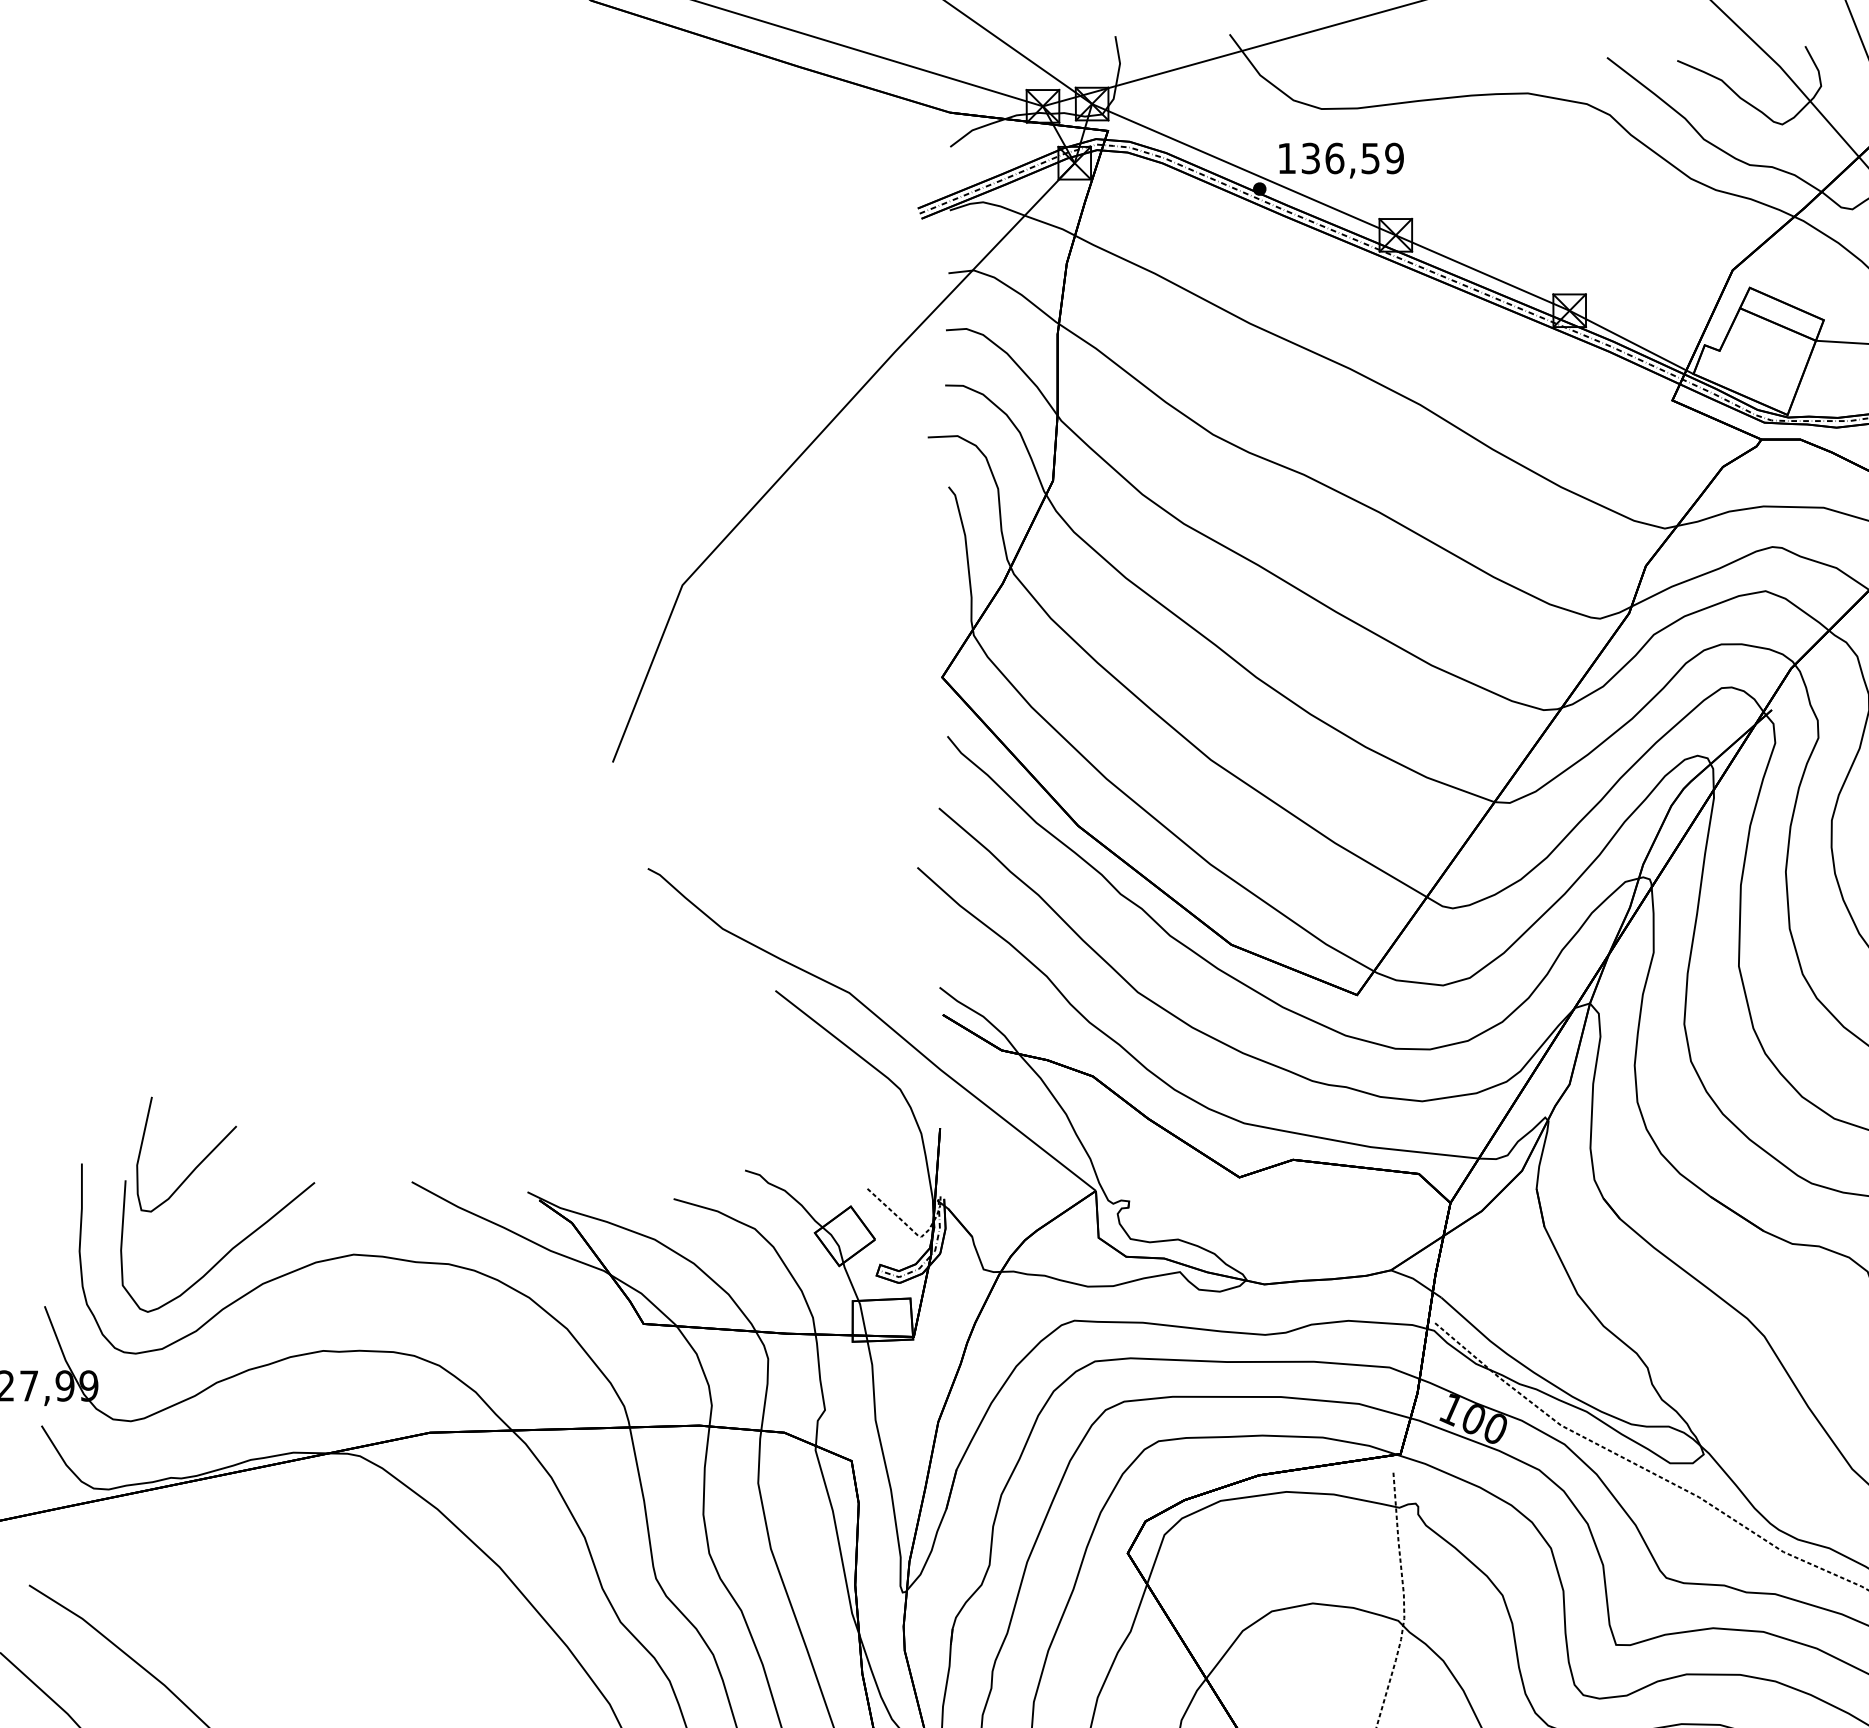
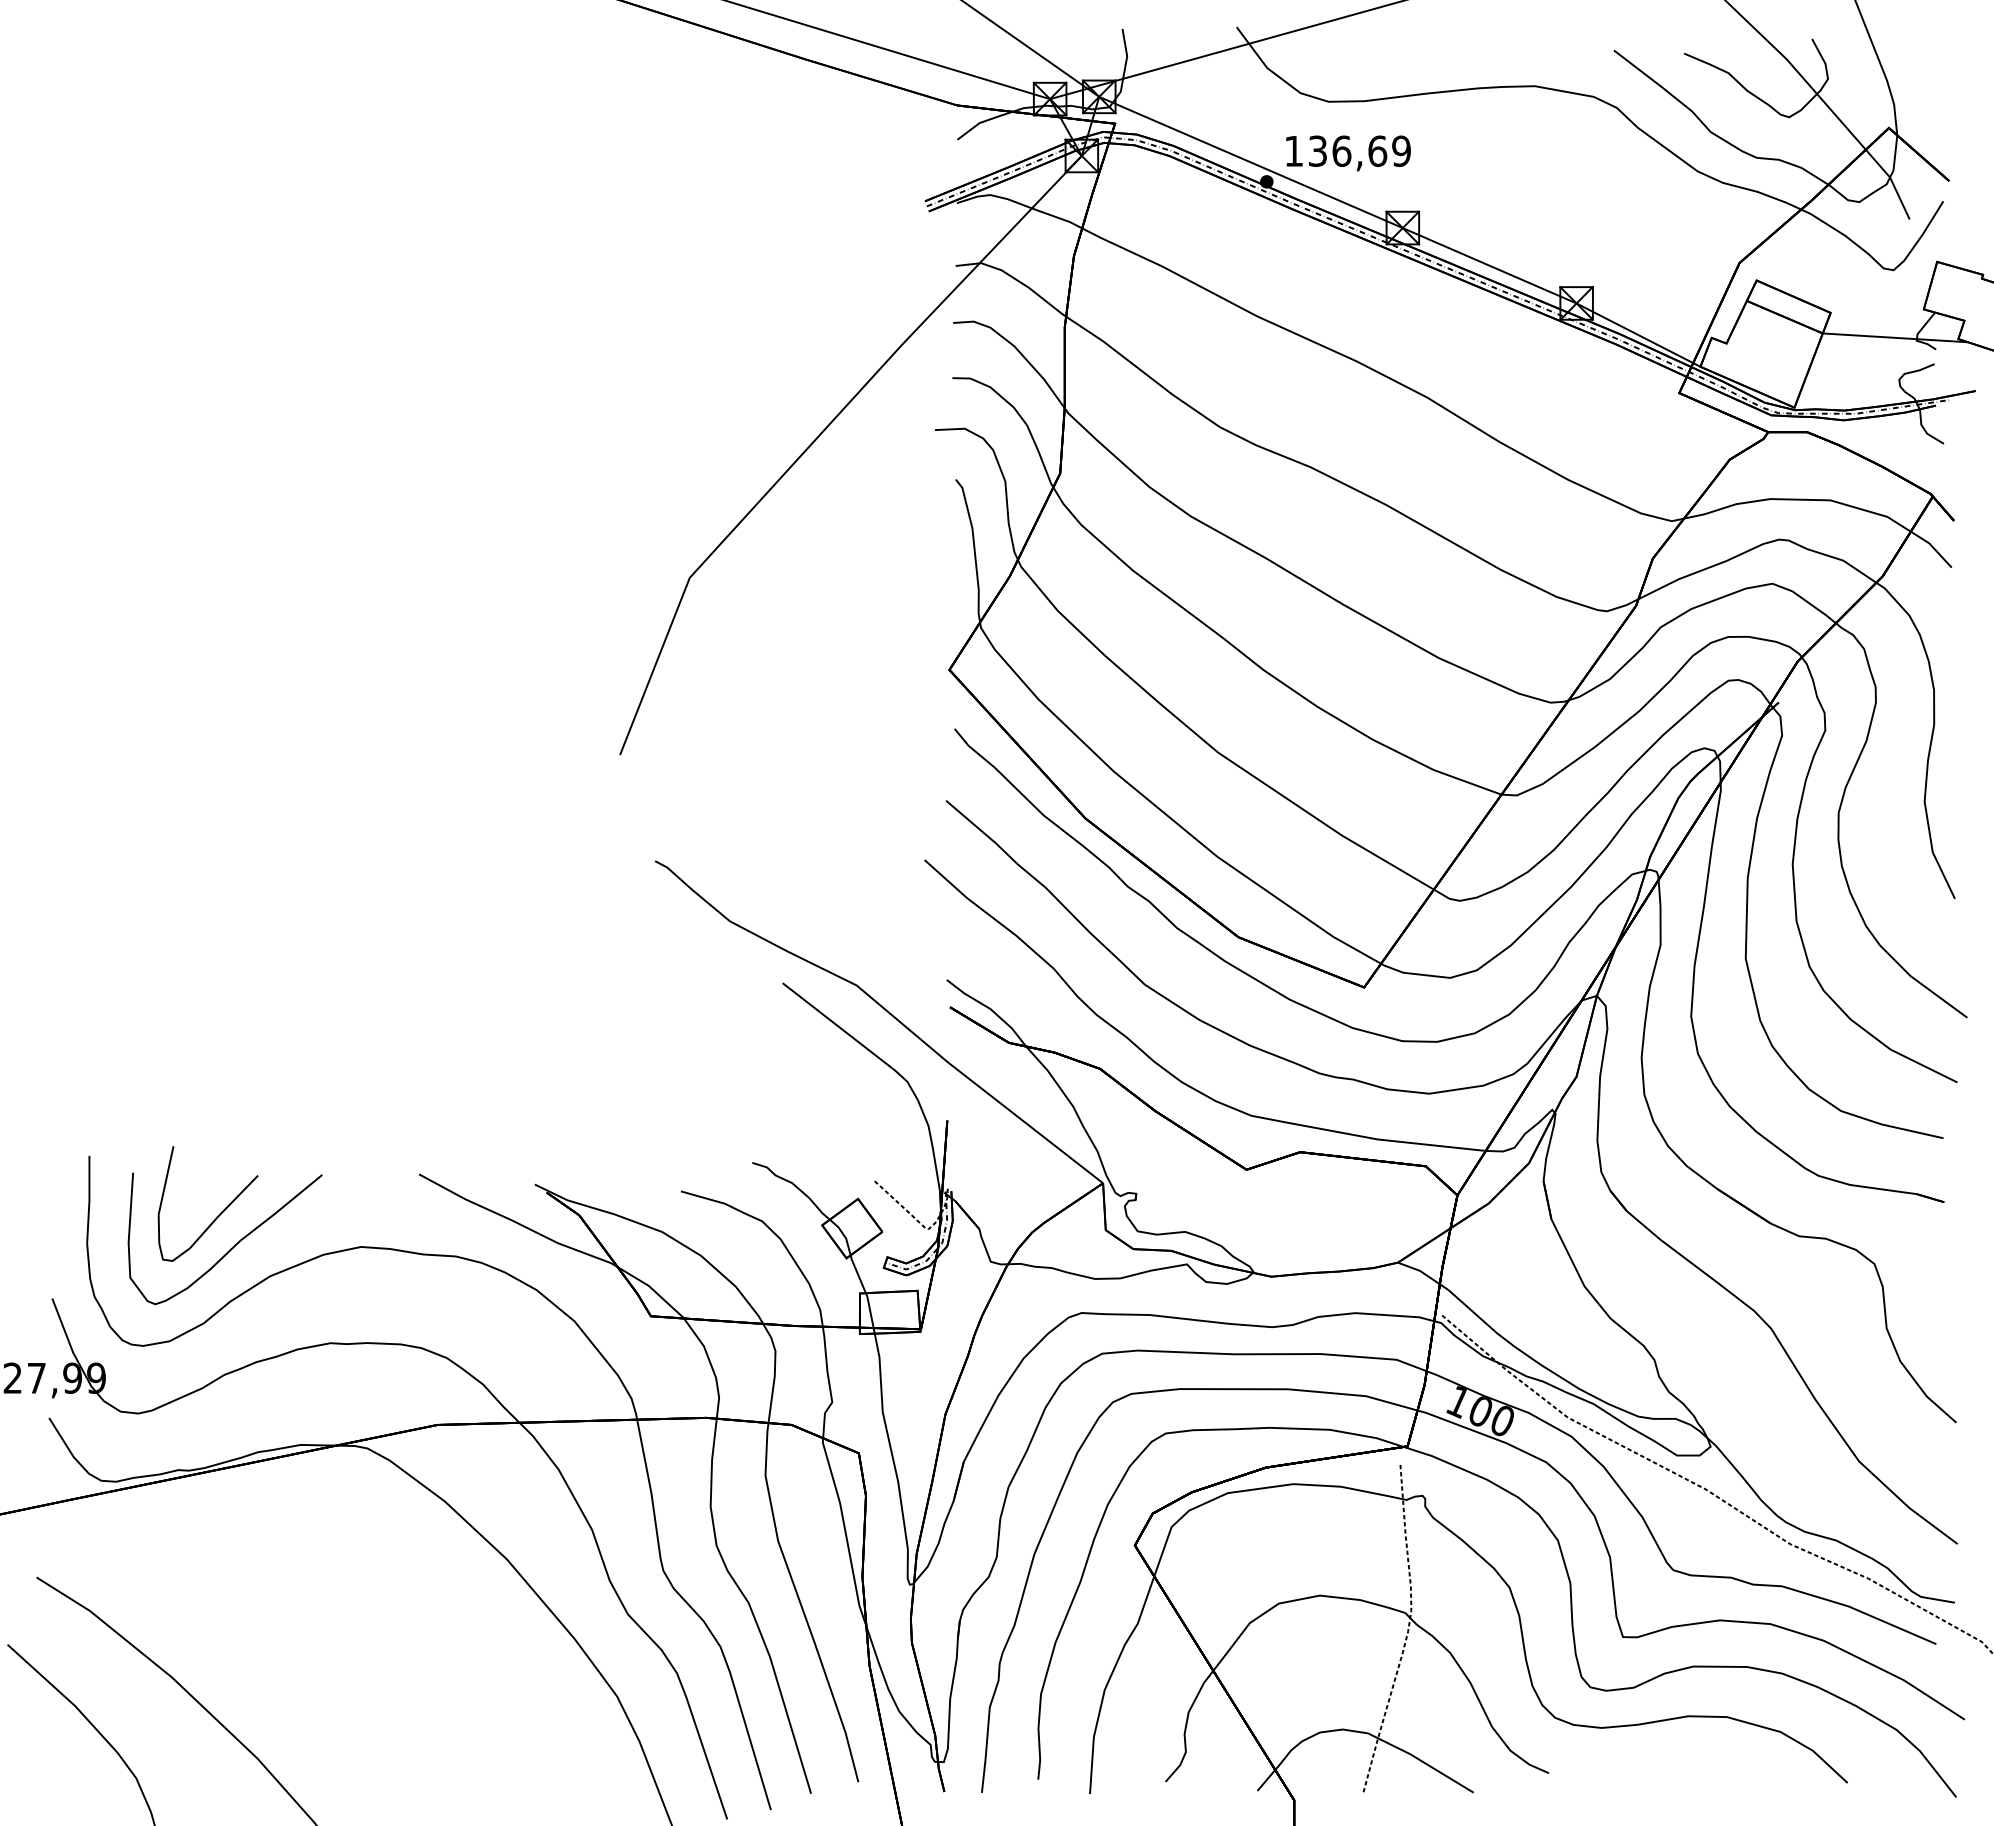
text: (1370, 157) -> (1377, 150), 136,59 -> 136,69
curve: (197, 1165) -> (218, 1214), moved

